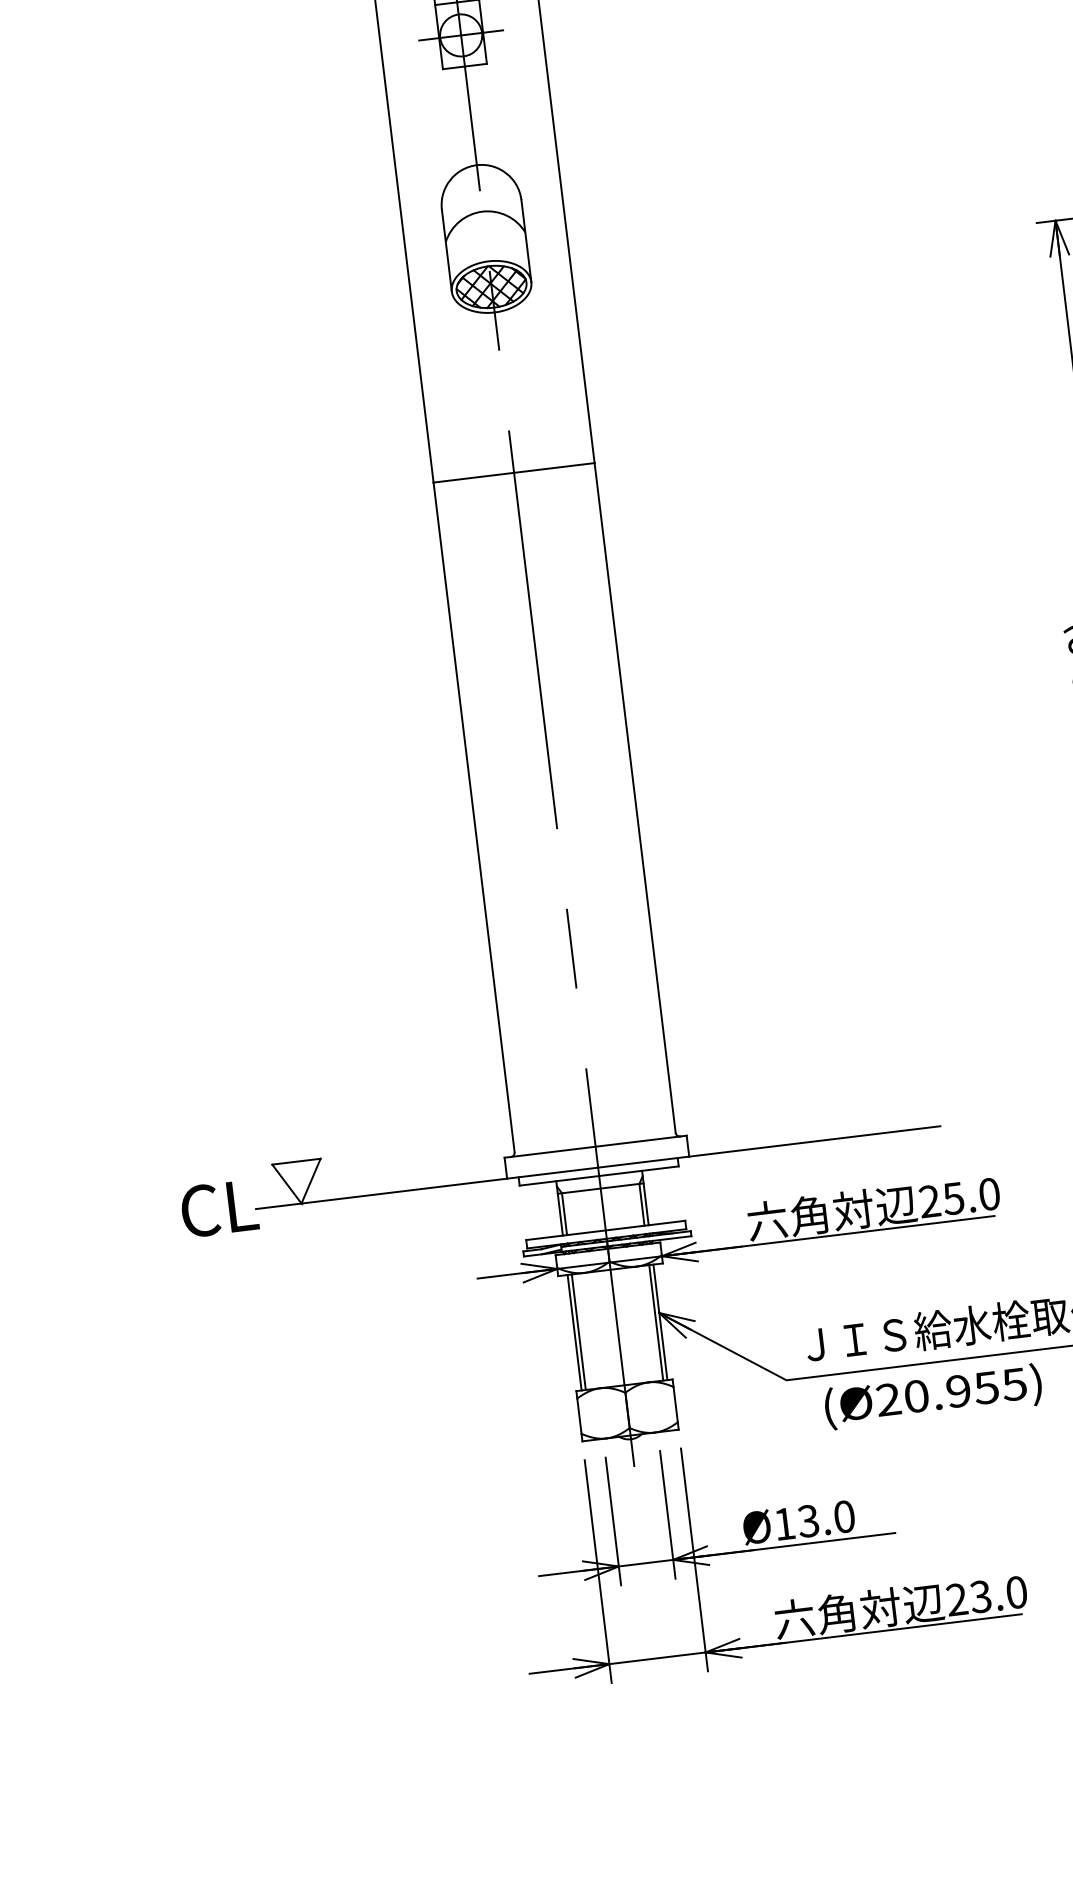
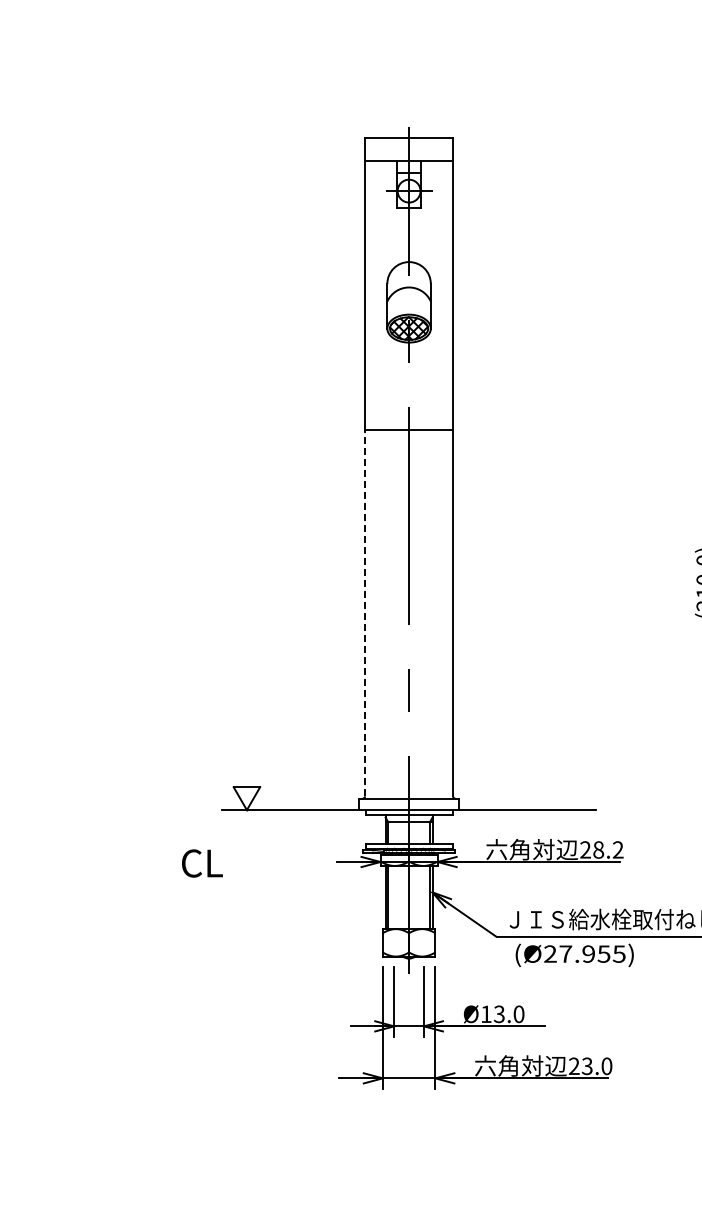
line: (474, 815) -> (365, 612), solid -> dashed
text: (971, 1195) -> (608, 849), 25.0 -> 28.2
text: (219, 1208) -> (202, 863), moved
text: (915, 1395) -> (565, 953), (Ø20.955) -> (Ø27.955)

